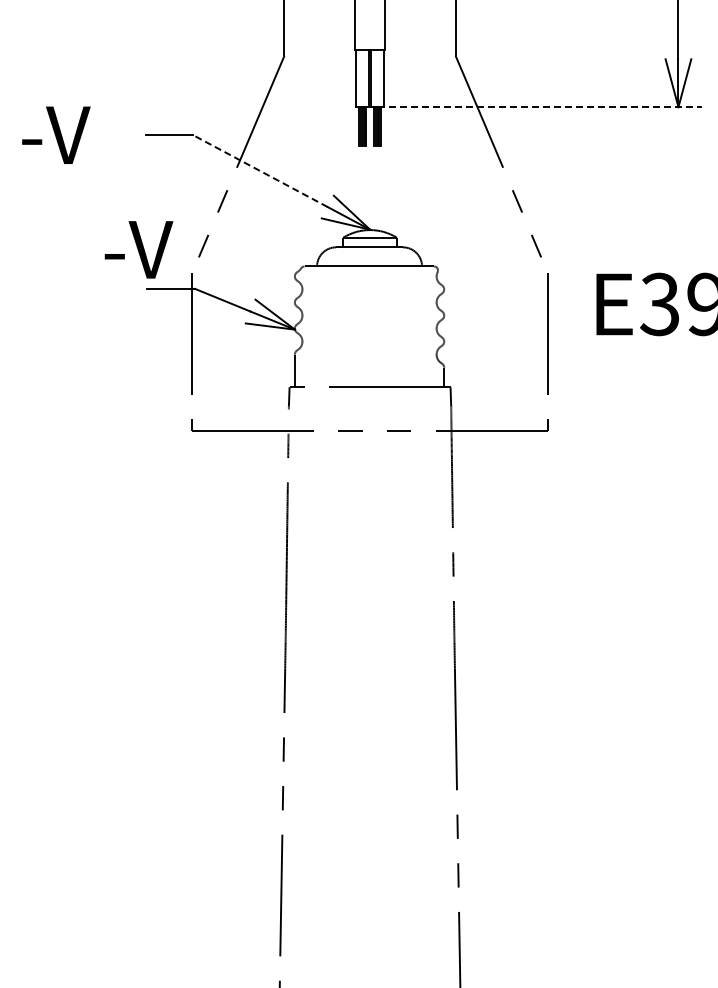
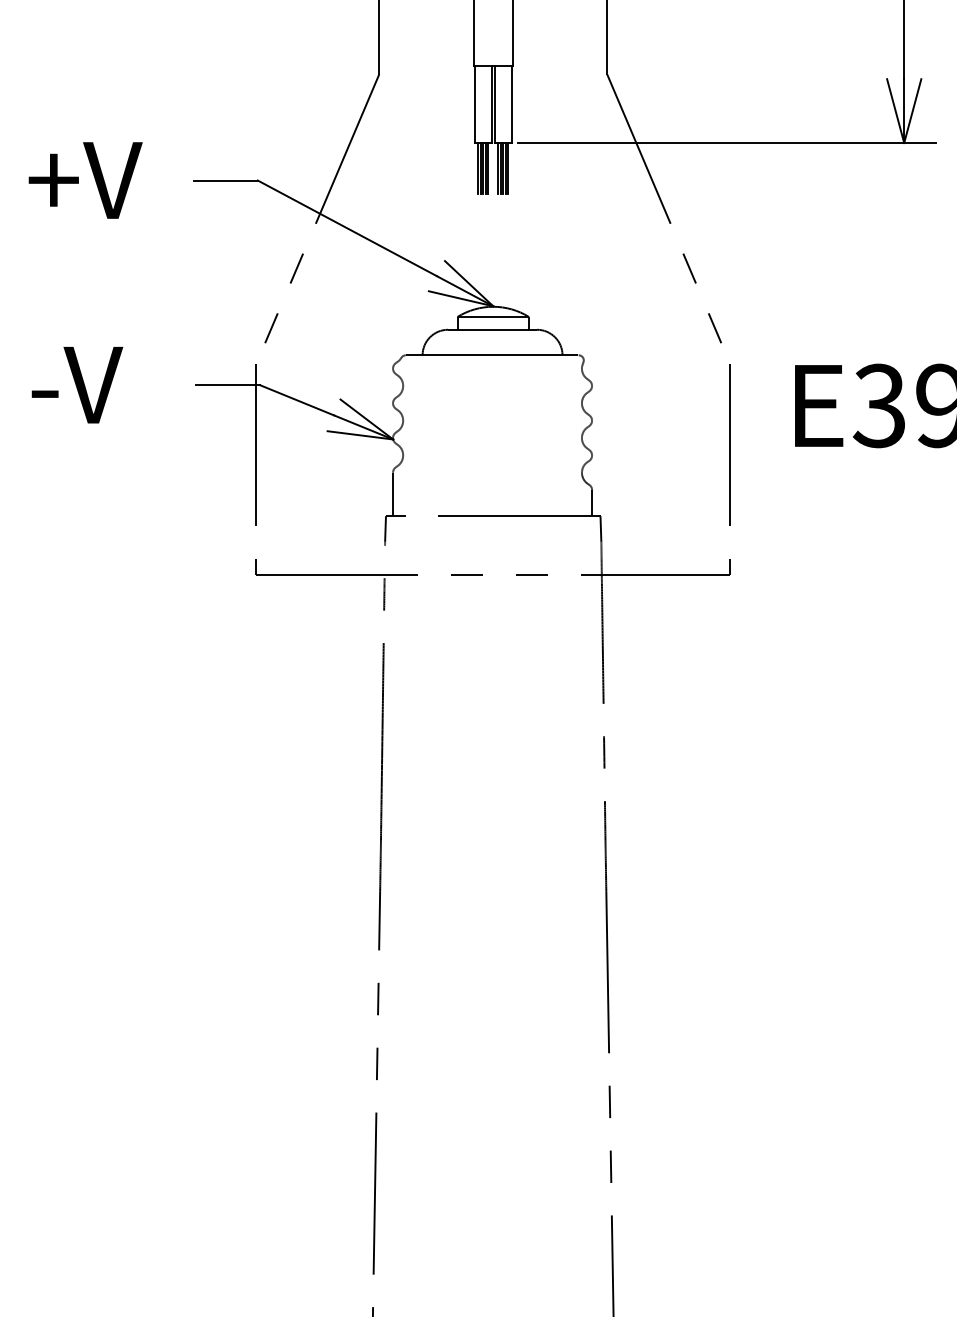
line: (545, 107) -> (727, 143), dashed -> solid
text: (63, 134) -> (84, 179), -V -> +V
line: (260, 170) -> (347, 227), dashed -> solid
text: (138, 249) -> (76, 384), moved

